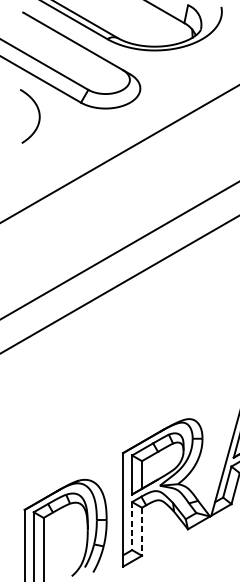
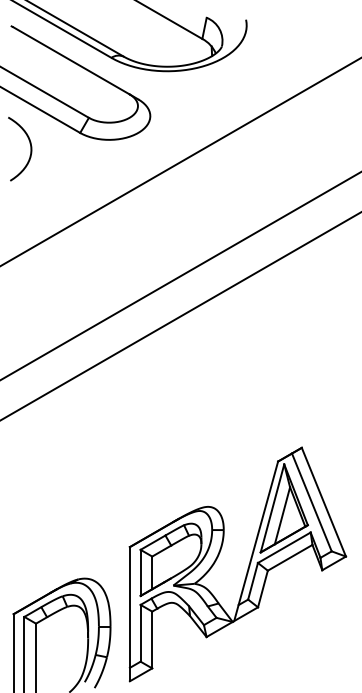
line: (132, 526) -> (140, 633), dashed -> solid
line: (142, 532) -> (152, 640), dashed -> solid

